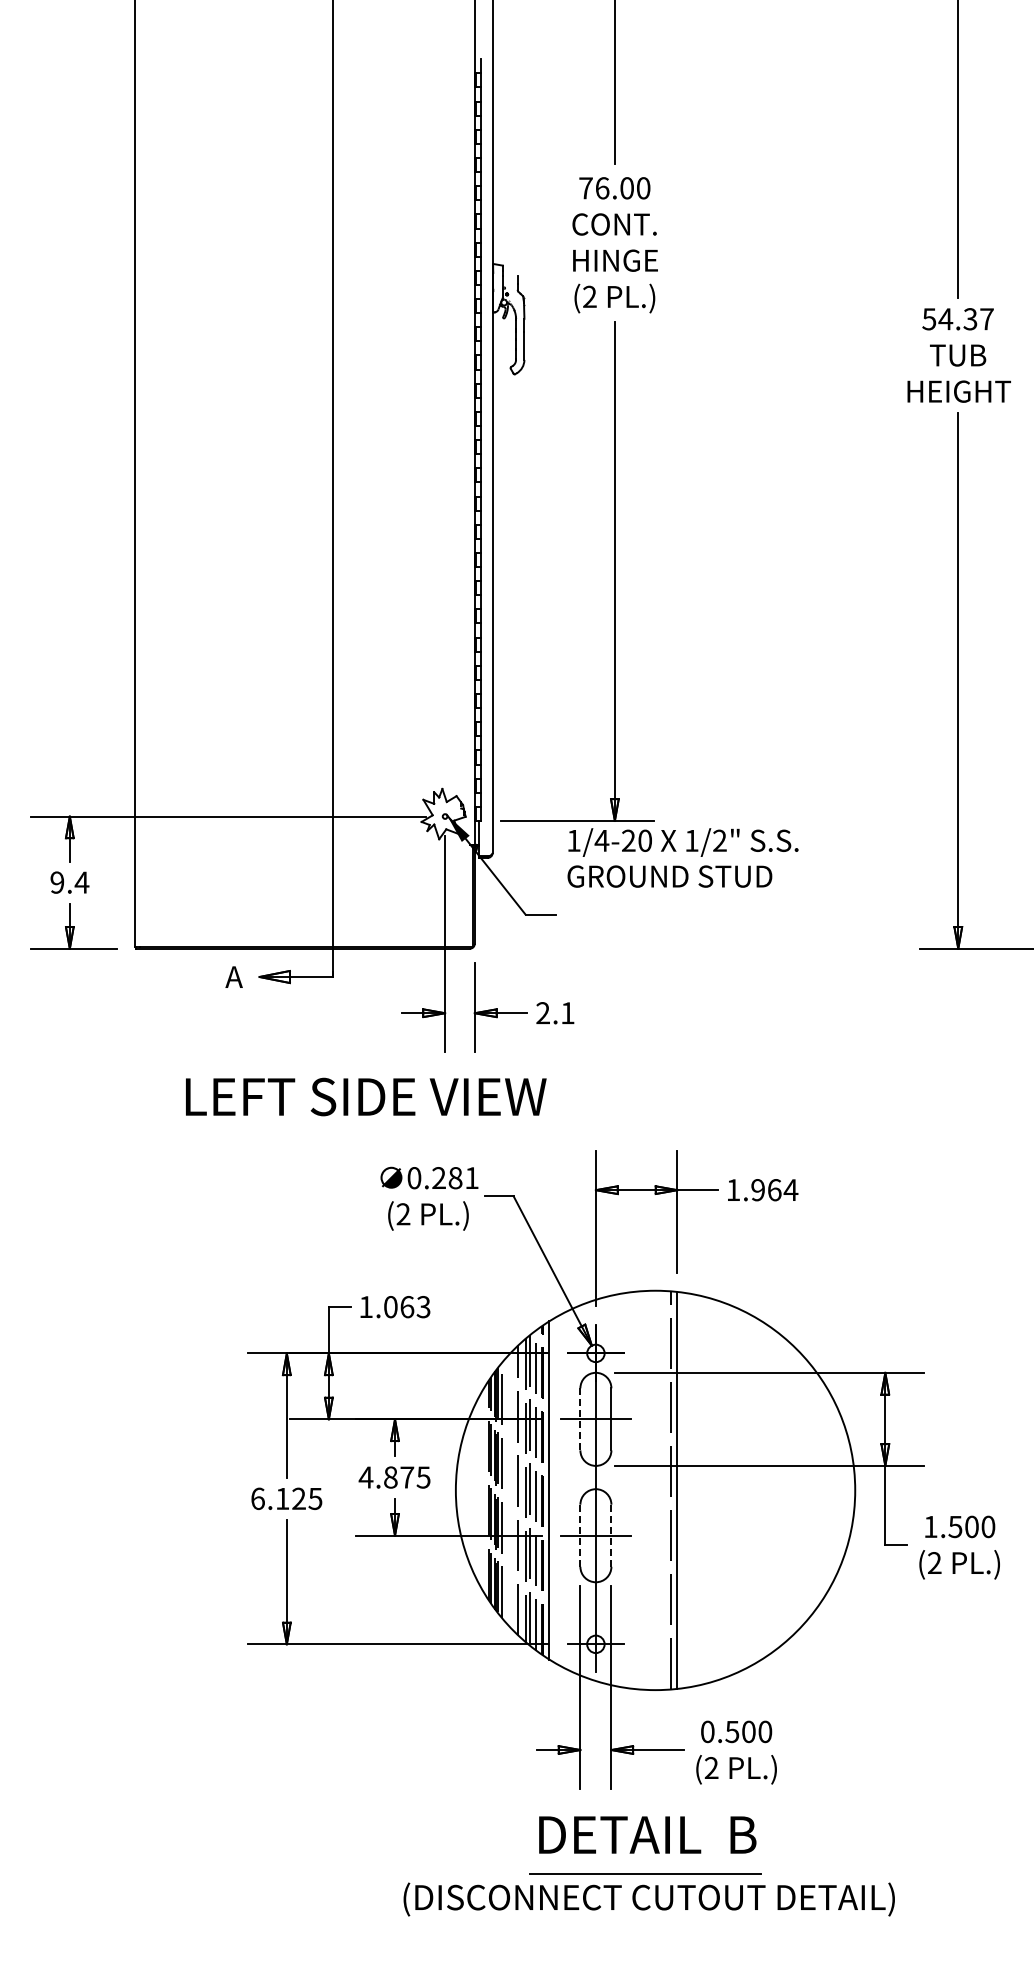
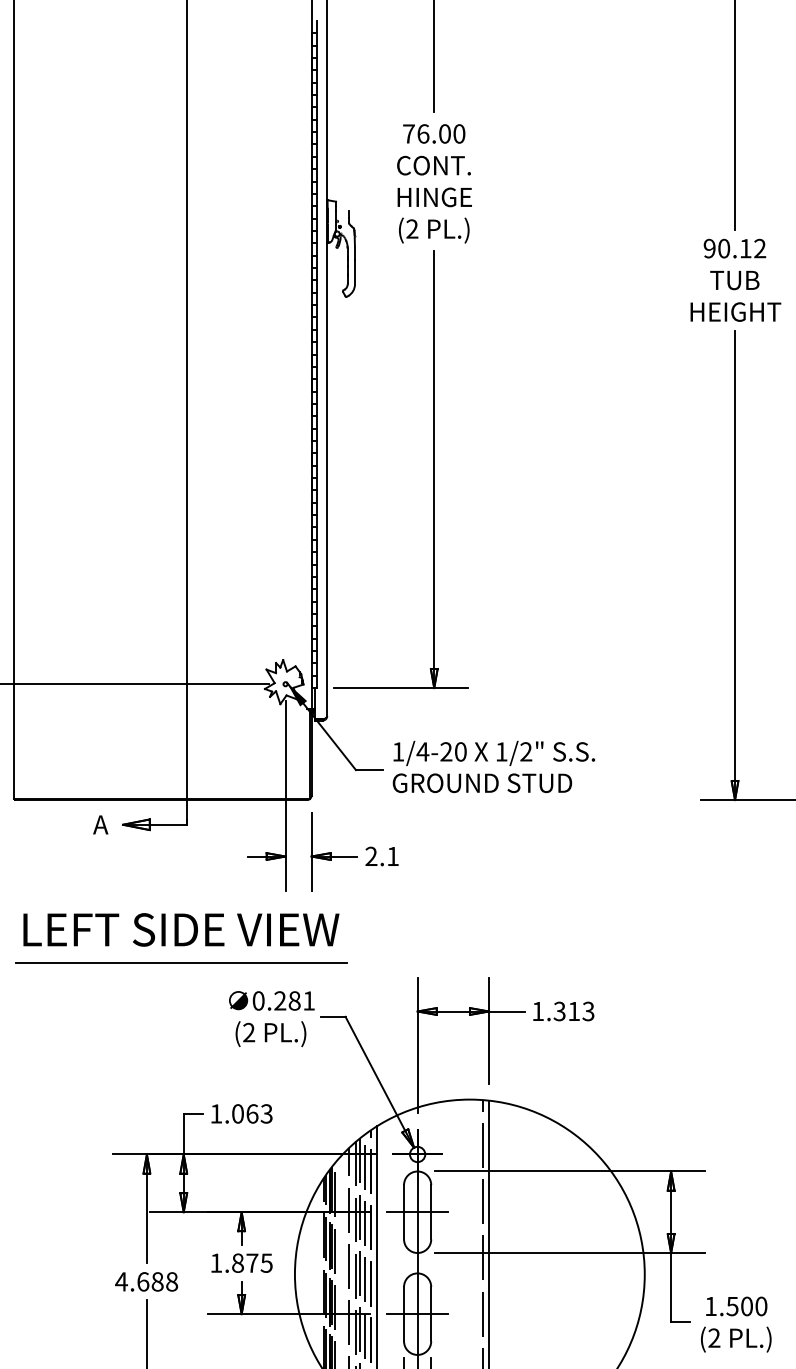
text: (957, 319) -> (734, 248), 54.37 -> 90.12
text: (682, 857) -> (493, 766), moved
text: (366, 1096) -> (181, 929), moved
line: (326, 1135) -> (181, 963), added
text: (774, 1190) -> (574, 1011), 1.964 -> 1.313
line: (580, 1418) -> (404, 1211), dashed -> solid
text: (365, 1477) -> (215, 1263), 4.875 -> 1.875
text: (286, 1498) -> (146, 1281), 6.125 -> 4.688
line: (580, 1535) -> (404, 1313), dashed -> solid
line: (611, 1536) -> (431, 1314), dashed -> solid

